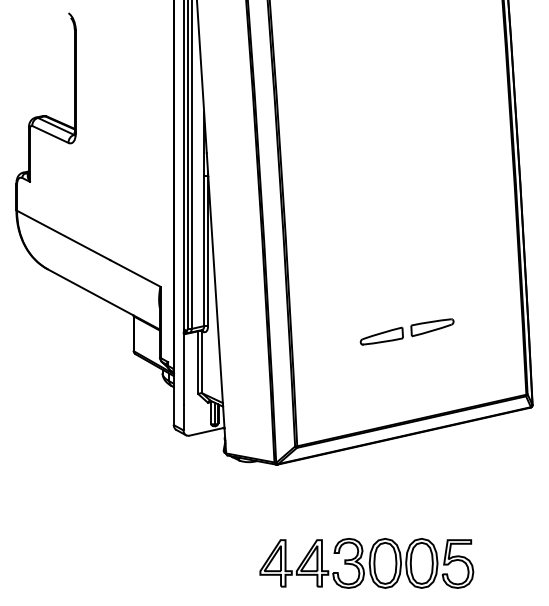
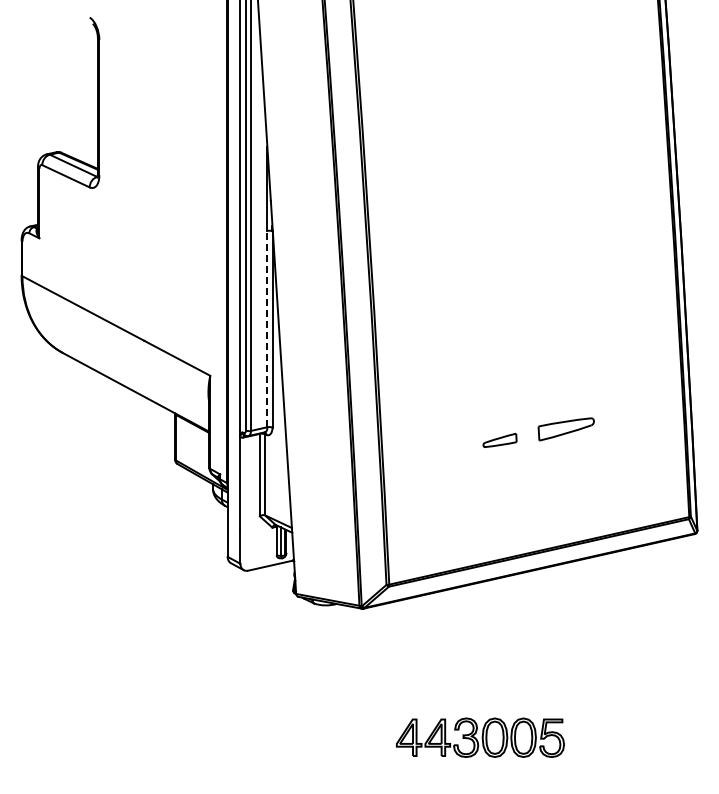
line: (204, 250) -> (267, 328), solid -> dashed
part: (381, 336) -> (499, 440), size x0.6
part: (366, 563) -> (480, 737), size x0.6

